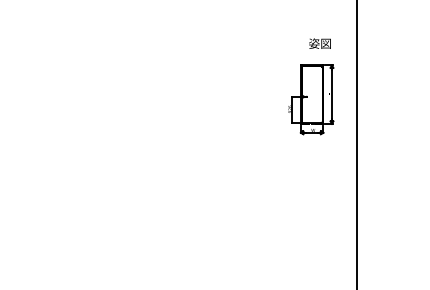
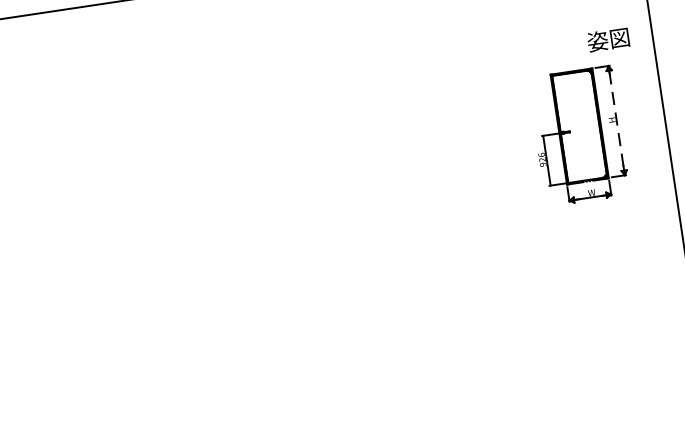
text: (319, 43) -> (607, 39), moved
line: (331, 95) -> (616, 122), solid -> dashed

